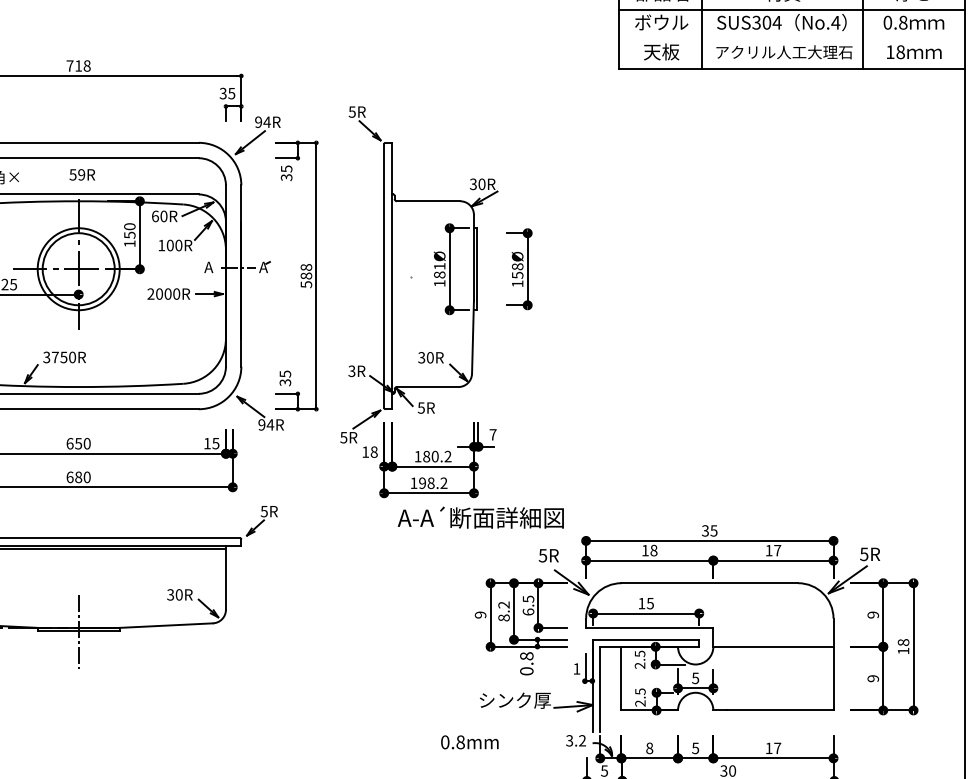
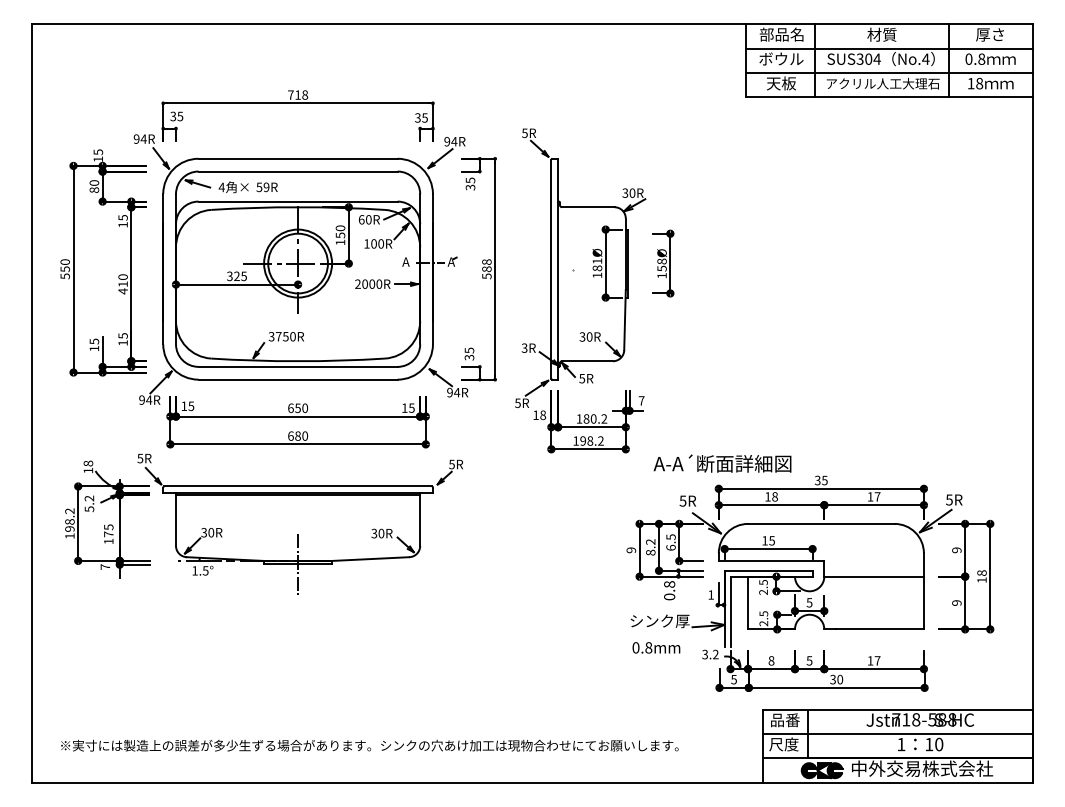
line: (791, 38) -> (889, 72), added
text: (81, 175) -> (266, 187), moved
text: (480, 517) -> (722, 463), moved
text: (469, 741) -> (656, 647), moved

